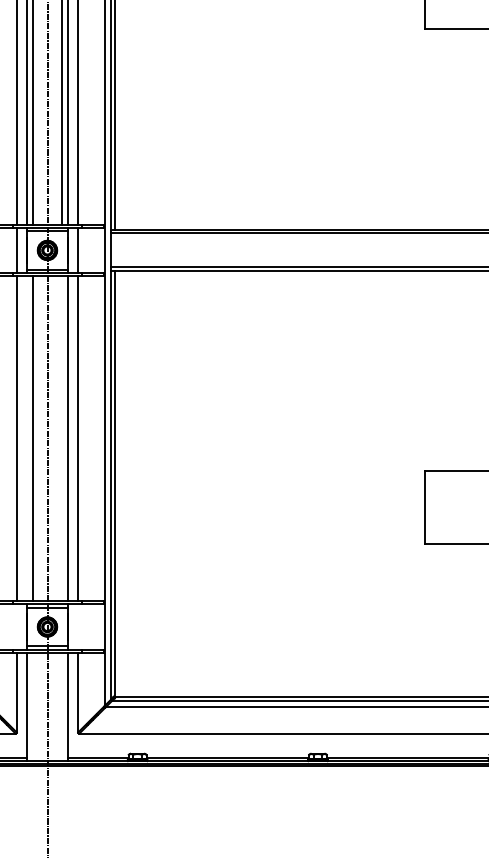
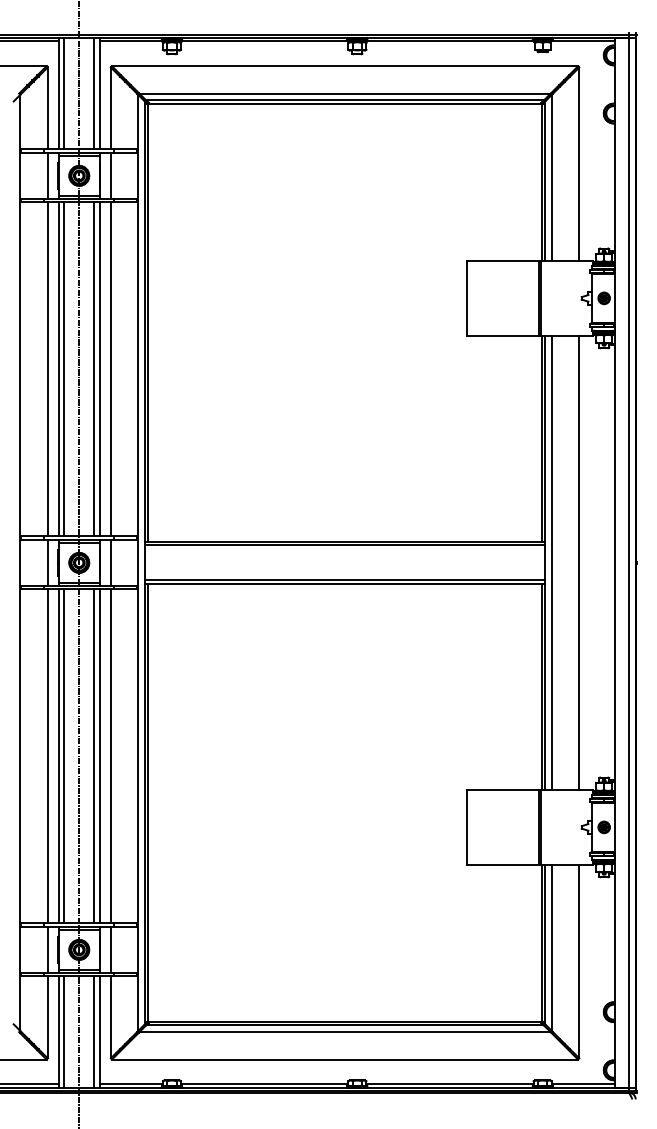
line: (27, 438) -> (58, 756), added
line: (62, 438) -> (94, 756), added
line: (16, 626) -> (47, 949), added
line: (77, 626) -> (110, 949), added
line: (33, 706) -> (64, 1031), added
line: (62, 706) -> (94, 1031), added

